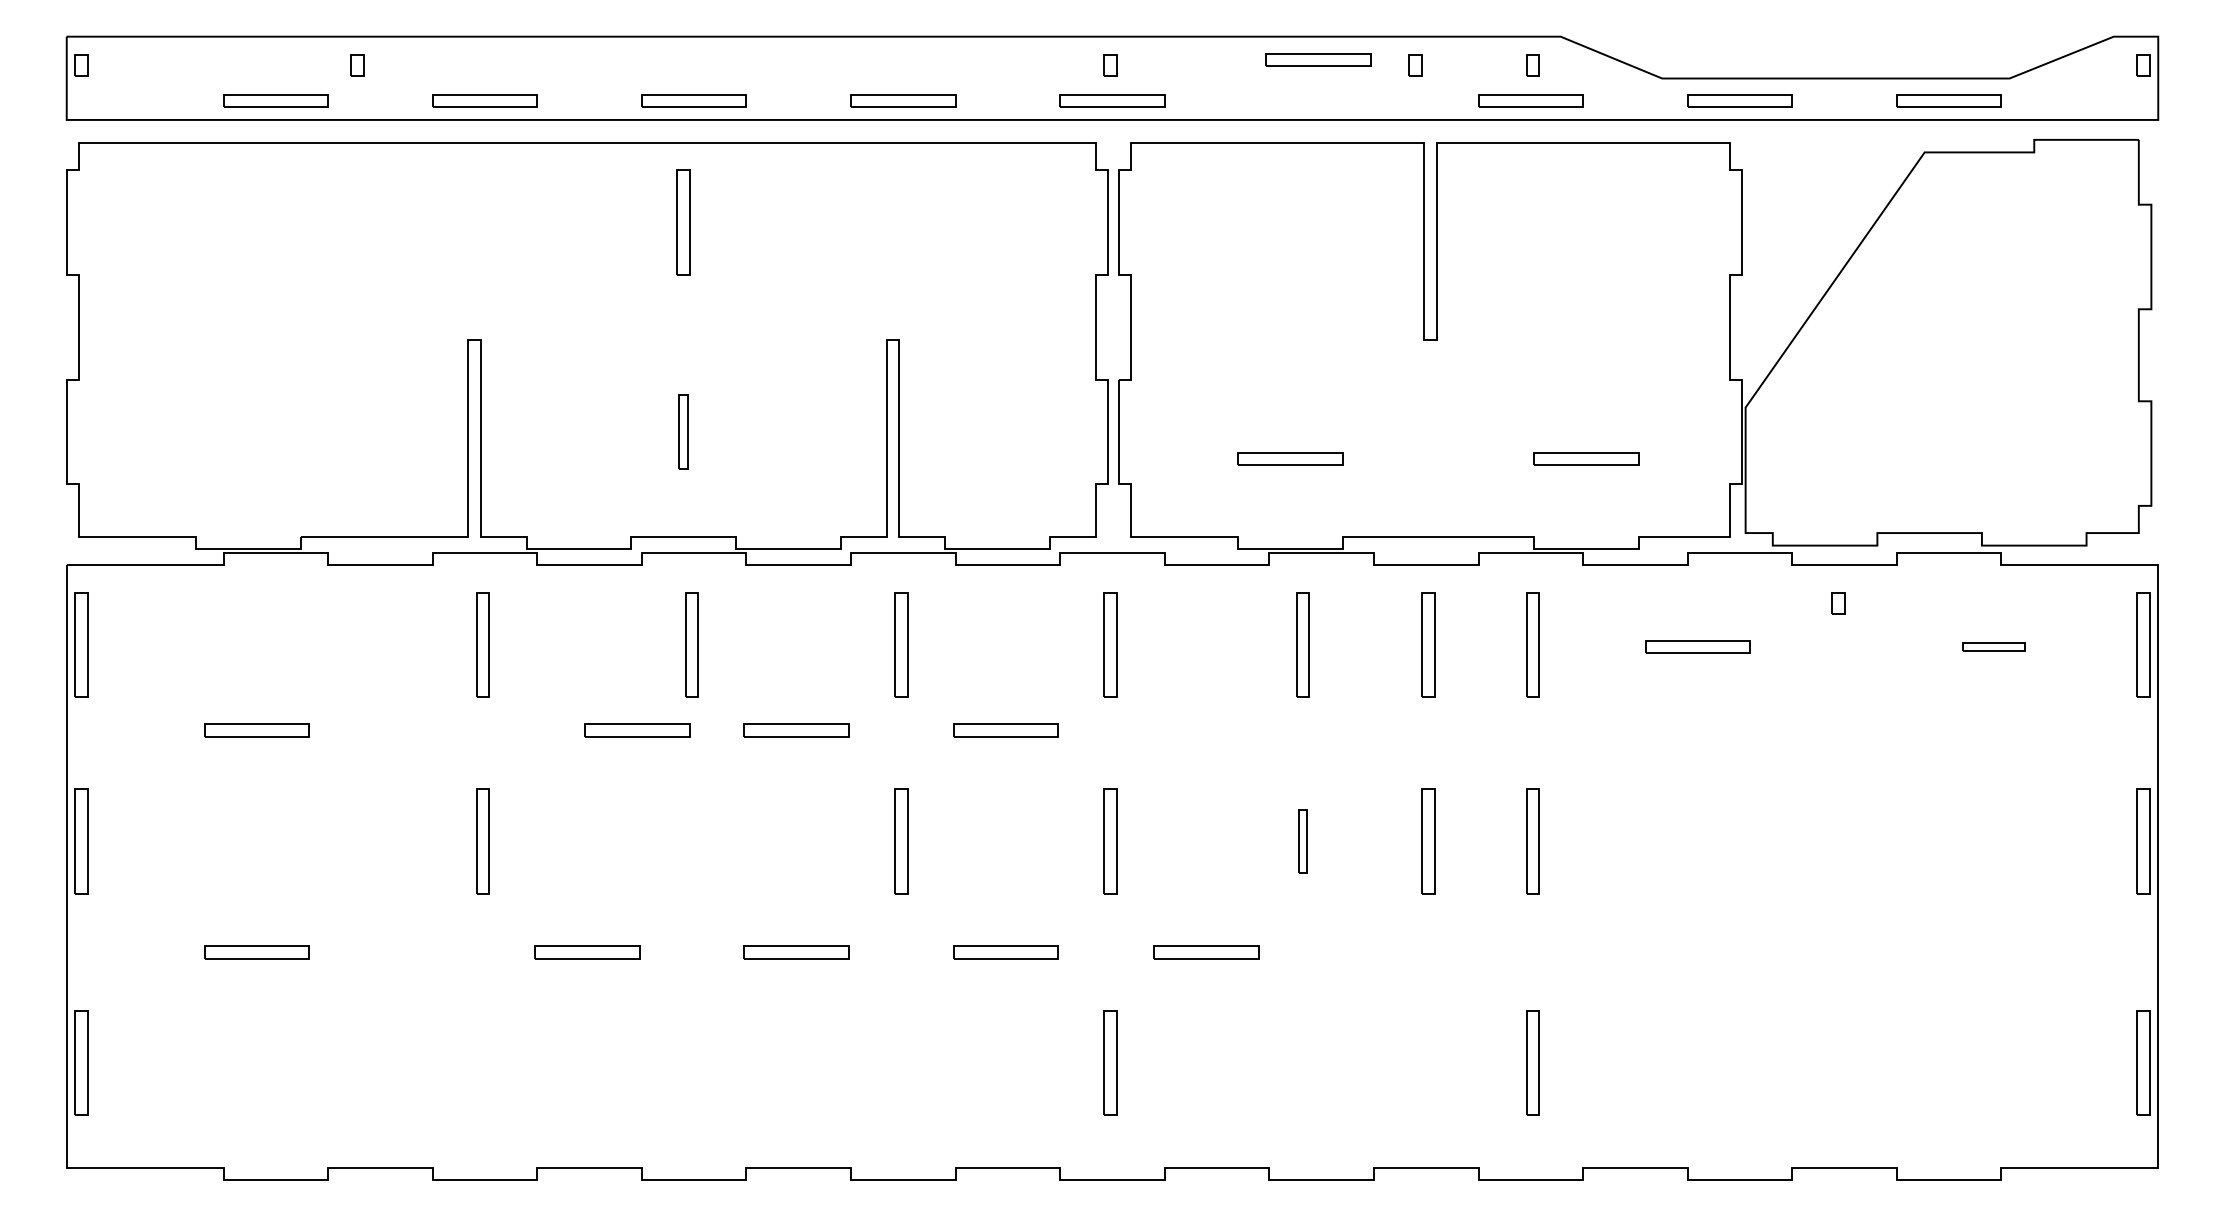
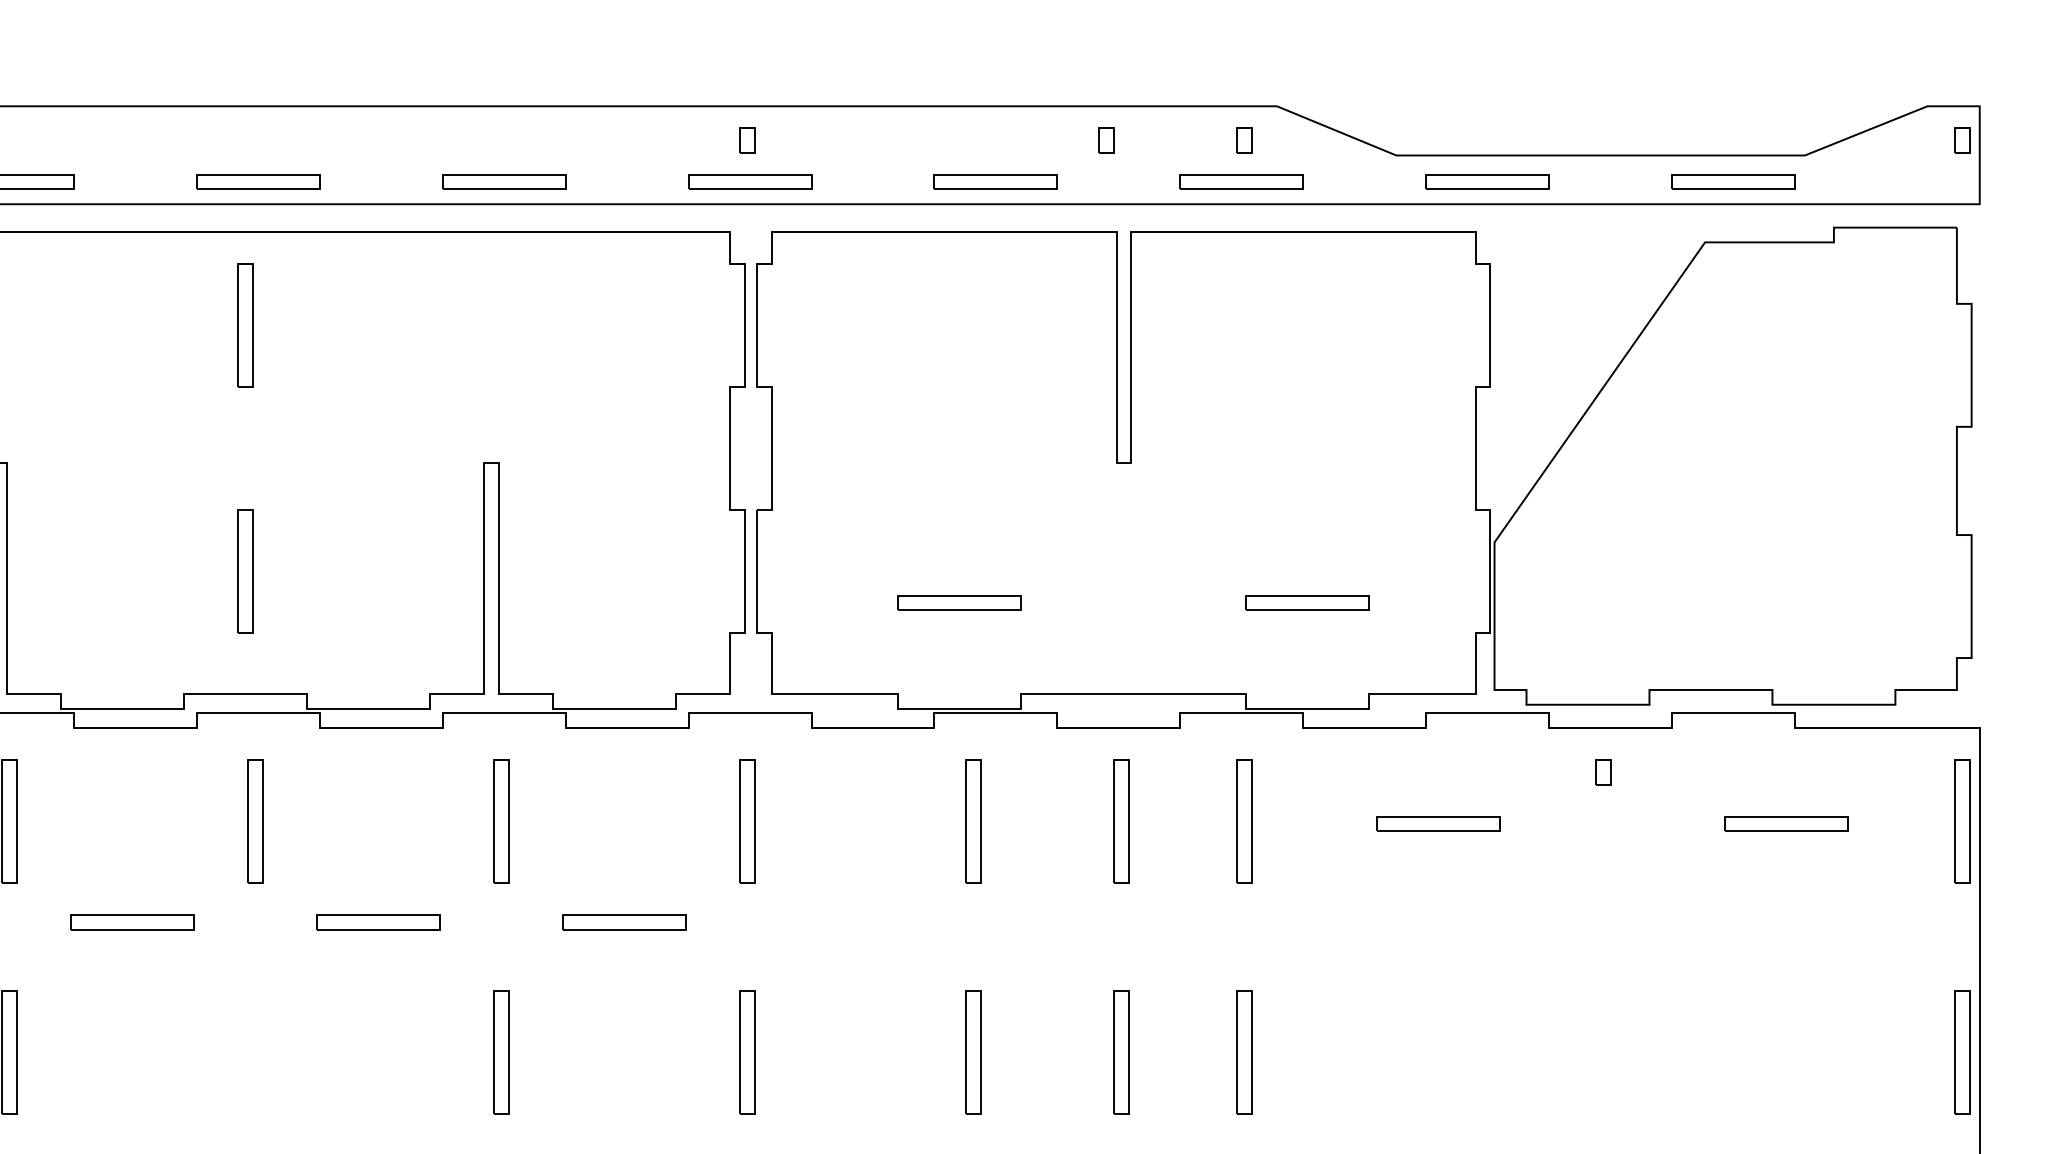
part: (1318, 59) -> (995, 181), moved
part: (683, 431) -> (245, 570), size x1.43
part: (1993, 646) -> (1786, 823), size x1.67
part: (637, 730) -> (132, 922), moved
part: (1302, 841) -> (973, 1052), size x1.67

